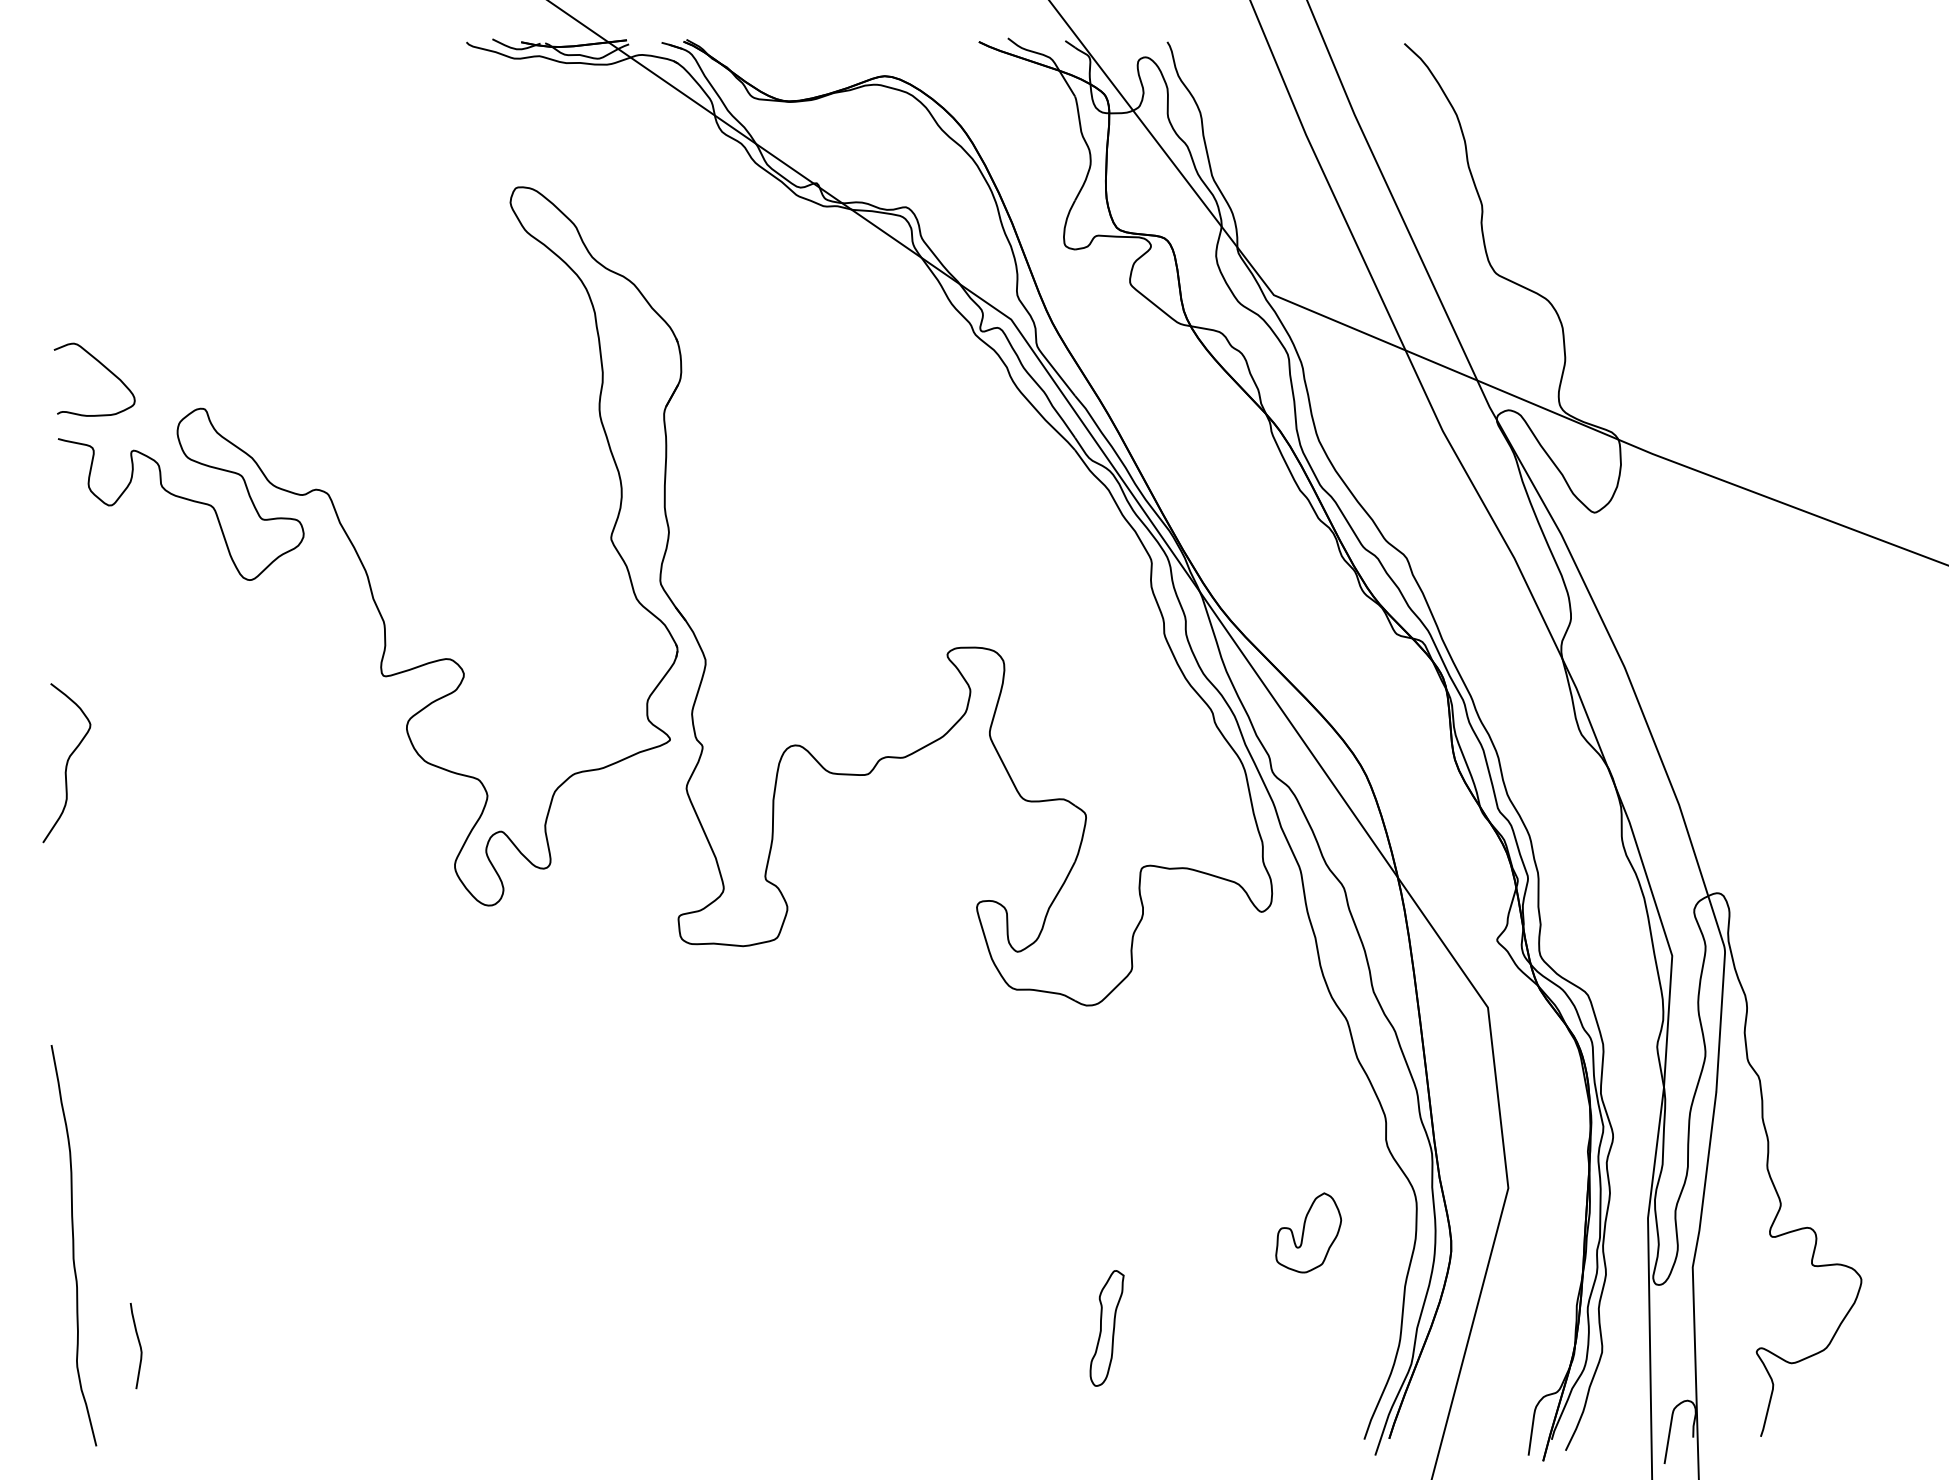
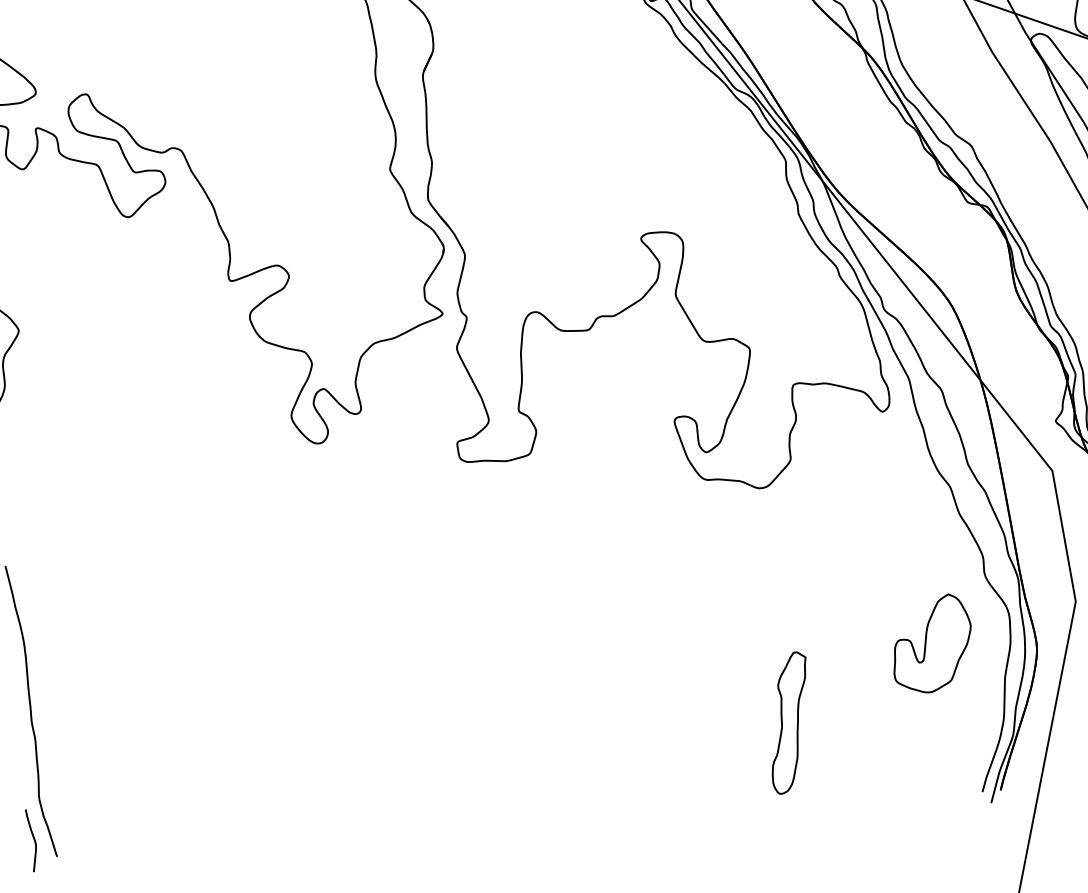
part: (1308, 1232) -> (931, 643), size x1.67
part: (1106, 1328) -> (789, 723), size x1.67
curve: (139, 1346) -> (34, 840), moved

